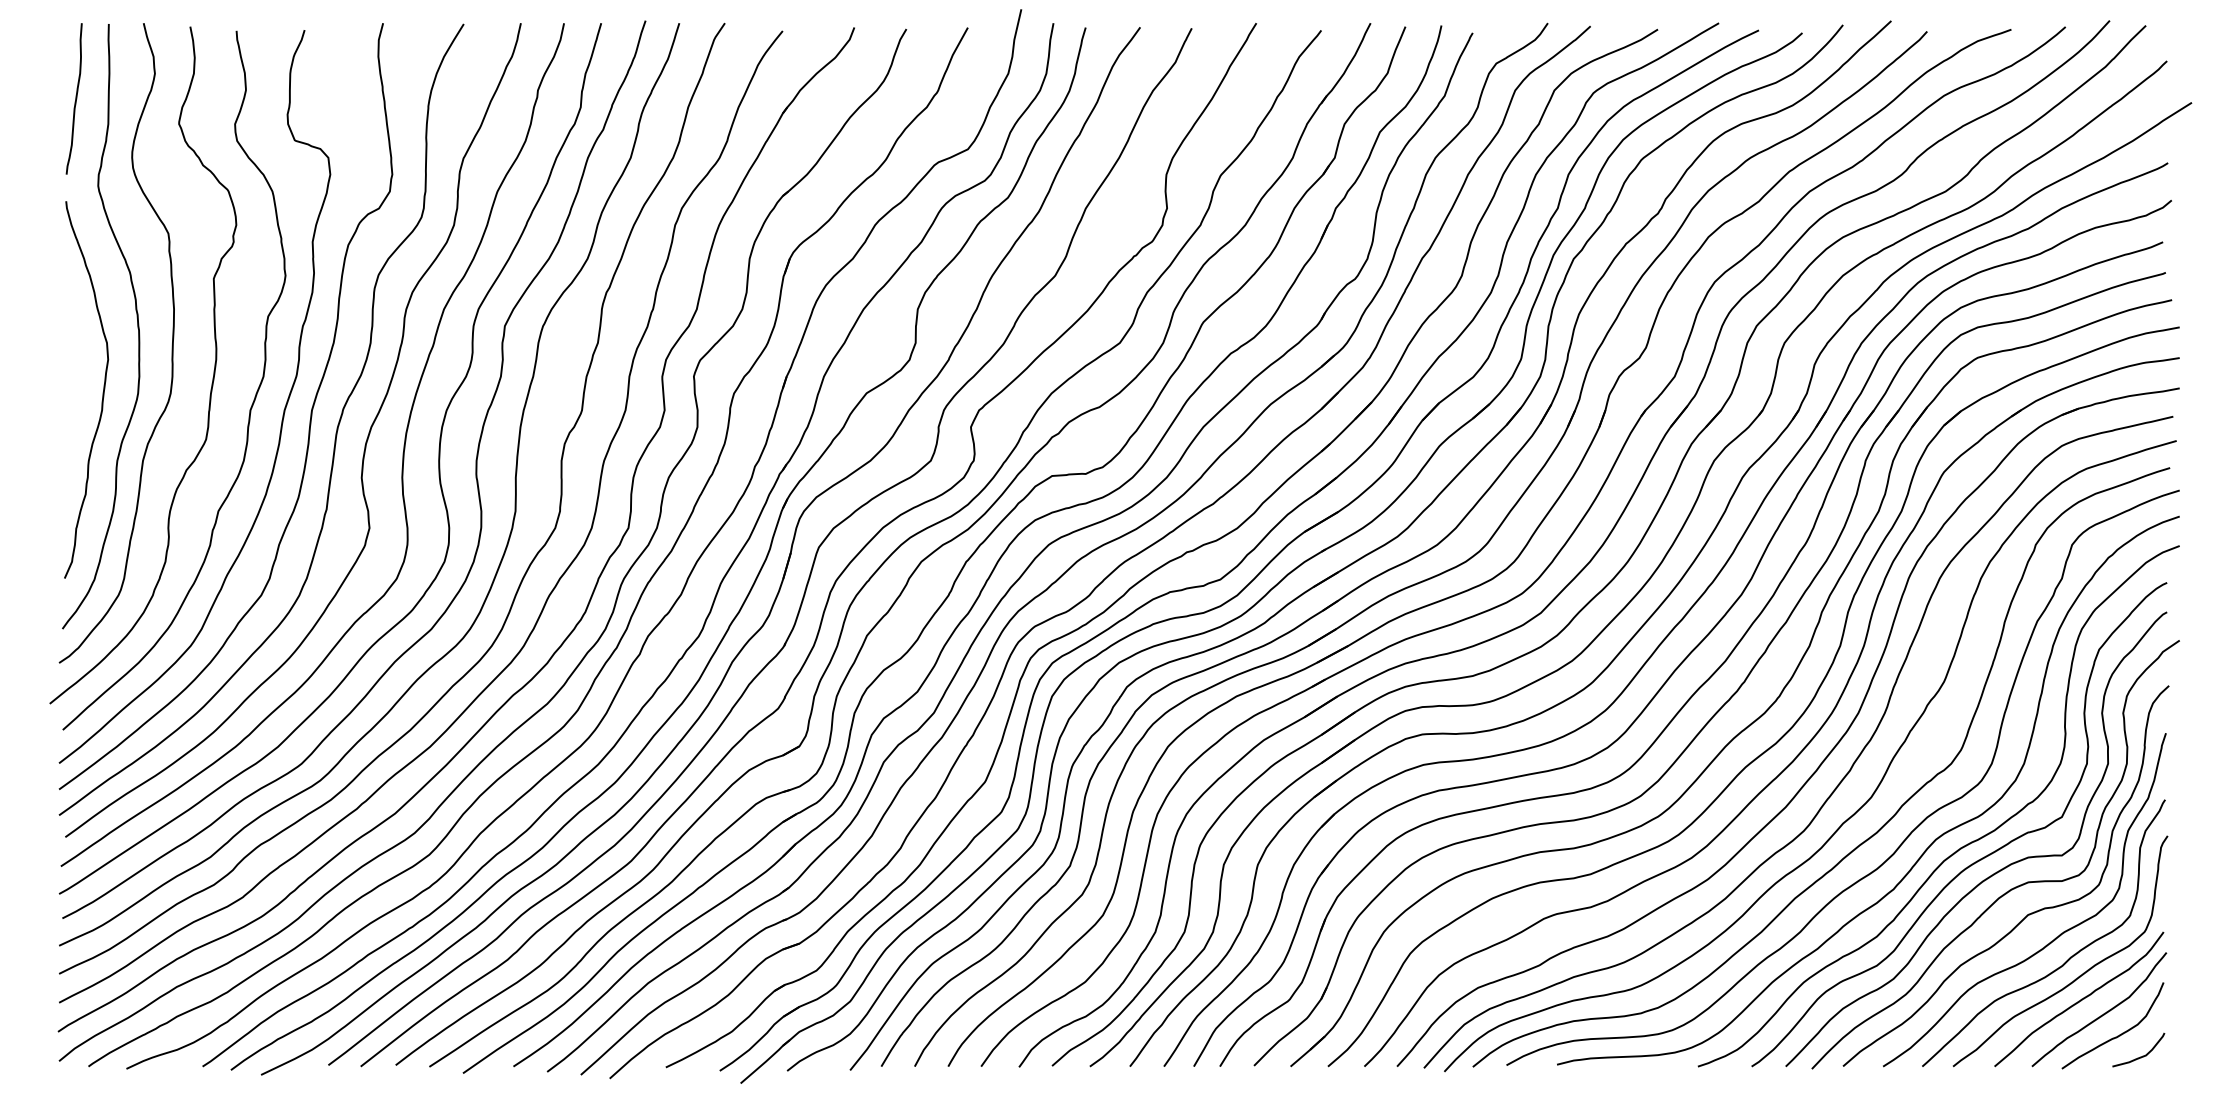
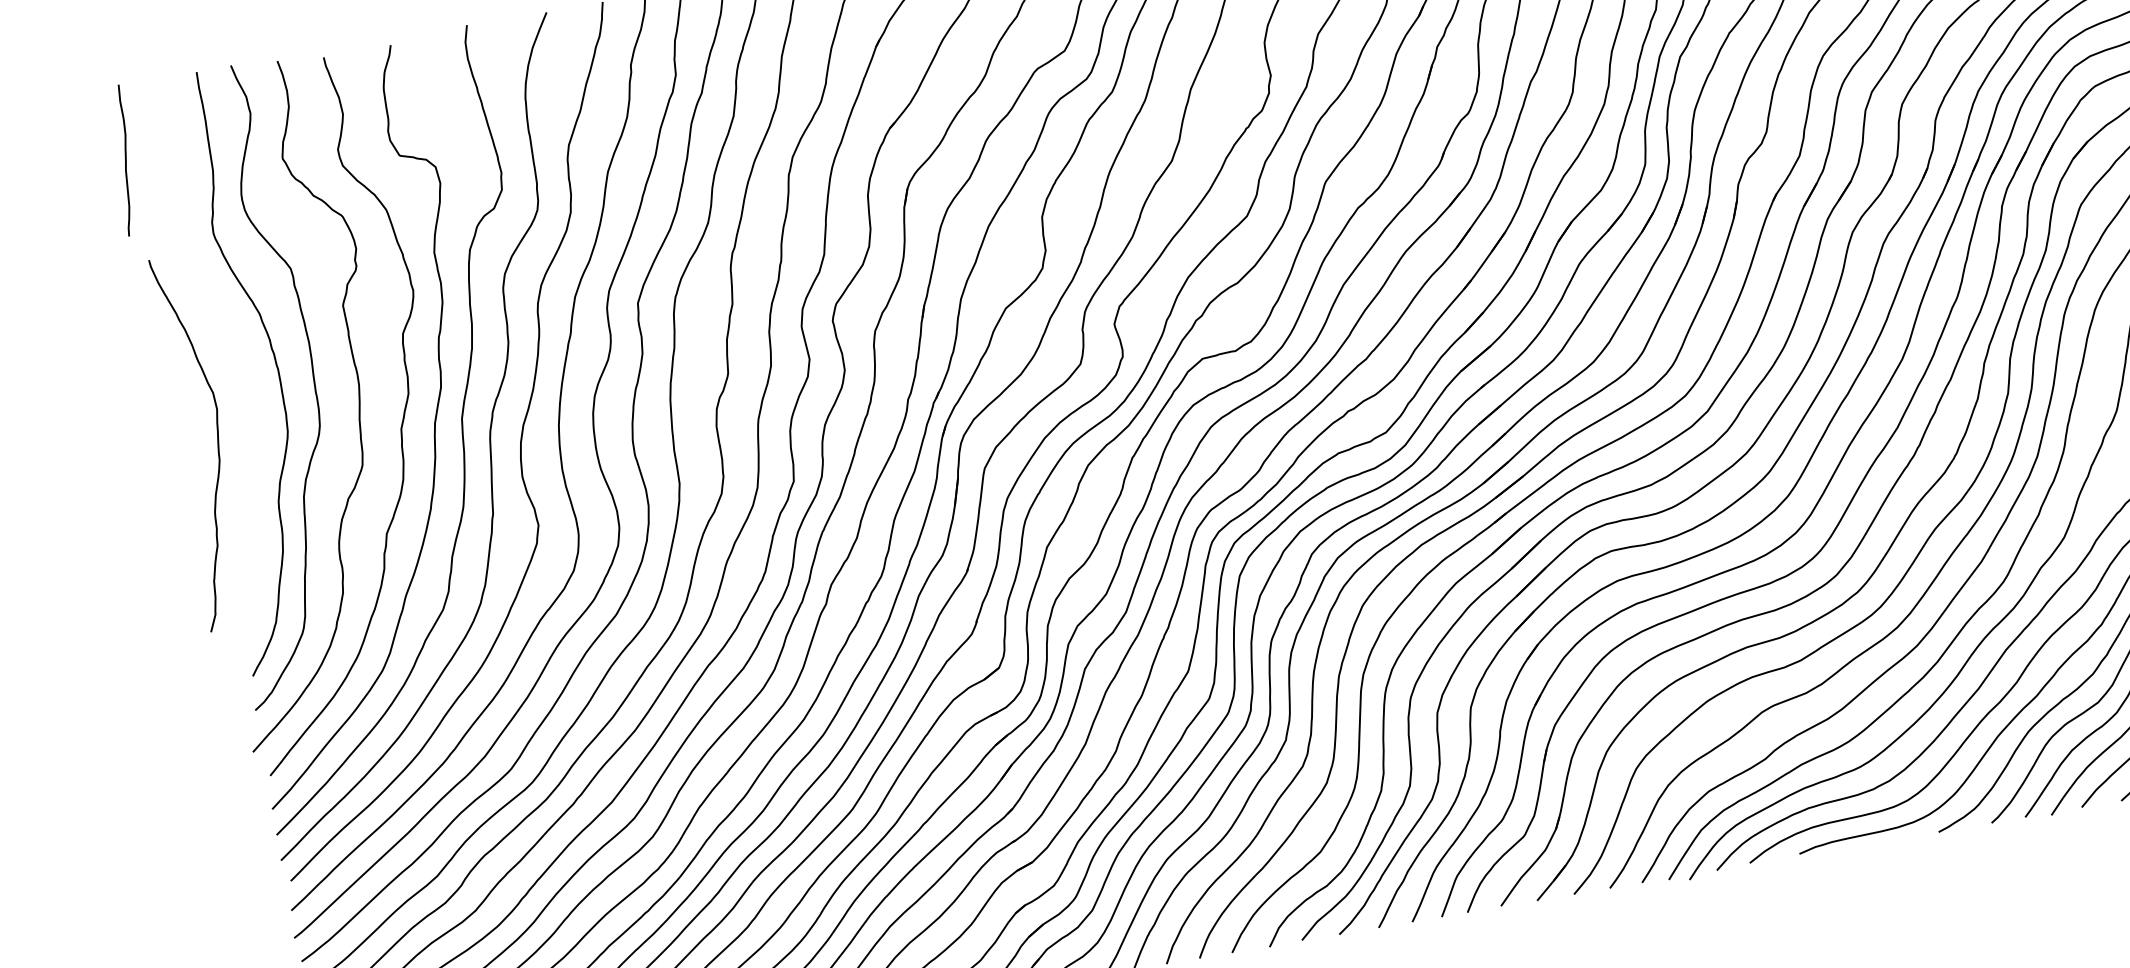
curve: (75, 98) -> (125, 159), moved
curve: (102, 392) -> (217, 442), moved

